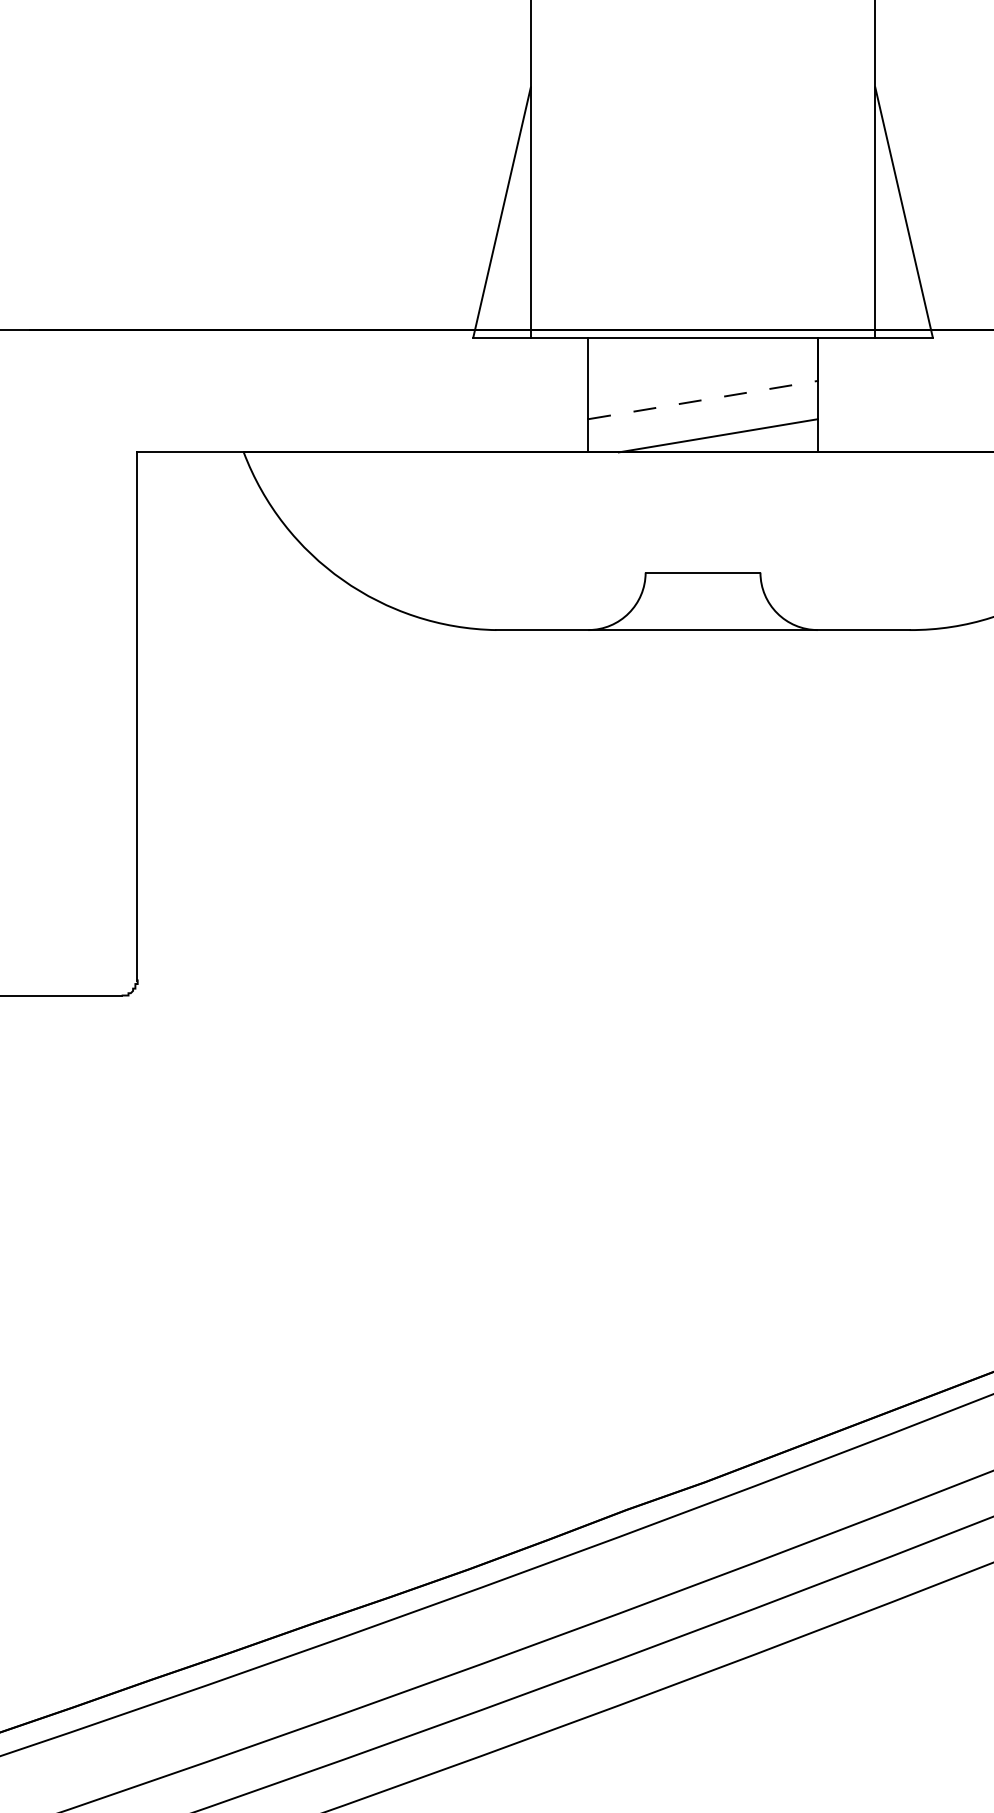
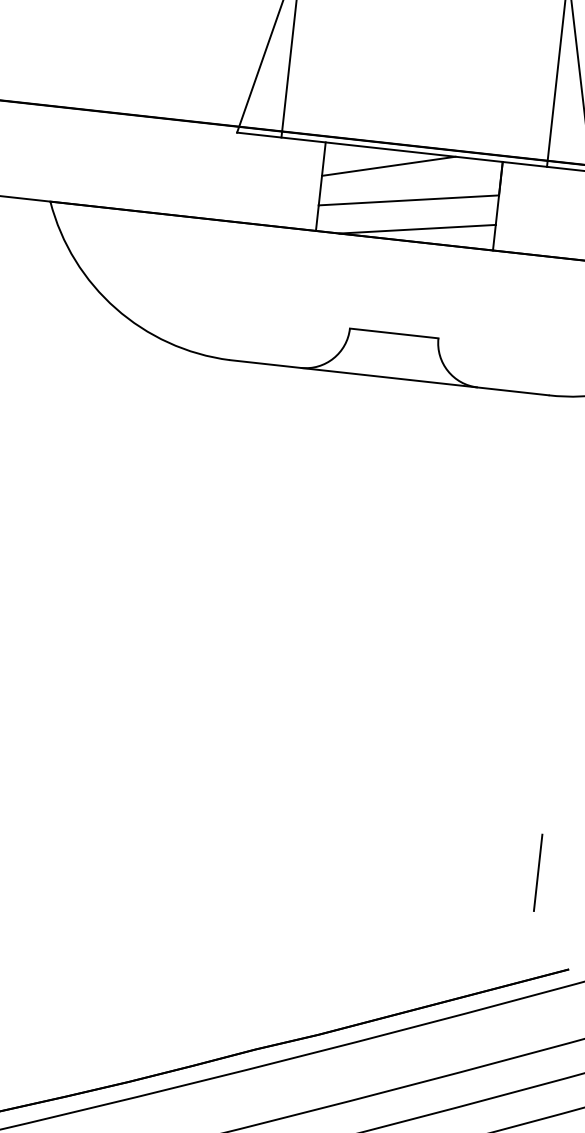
line: (672, 358) -> (388, 165), added
line: (703, 400) -> (409, 200), dashed -> solid
line: (963, 1243) -> (537, 872), added

